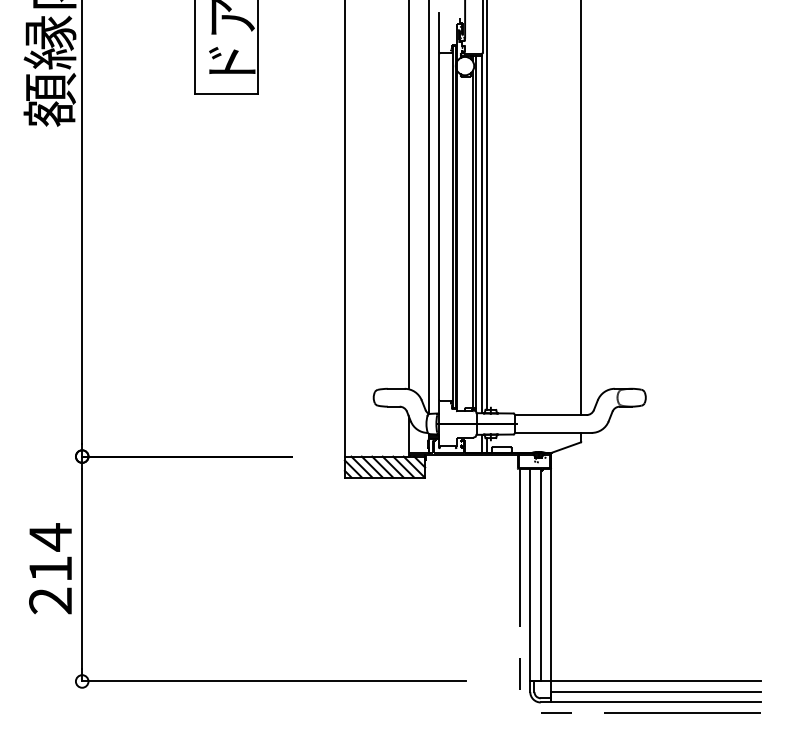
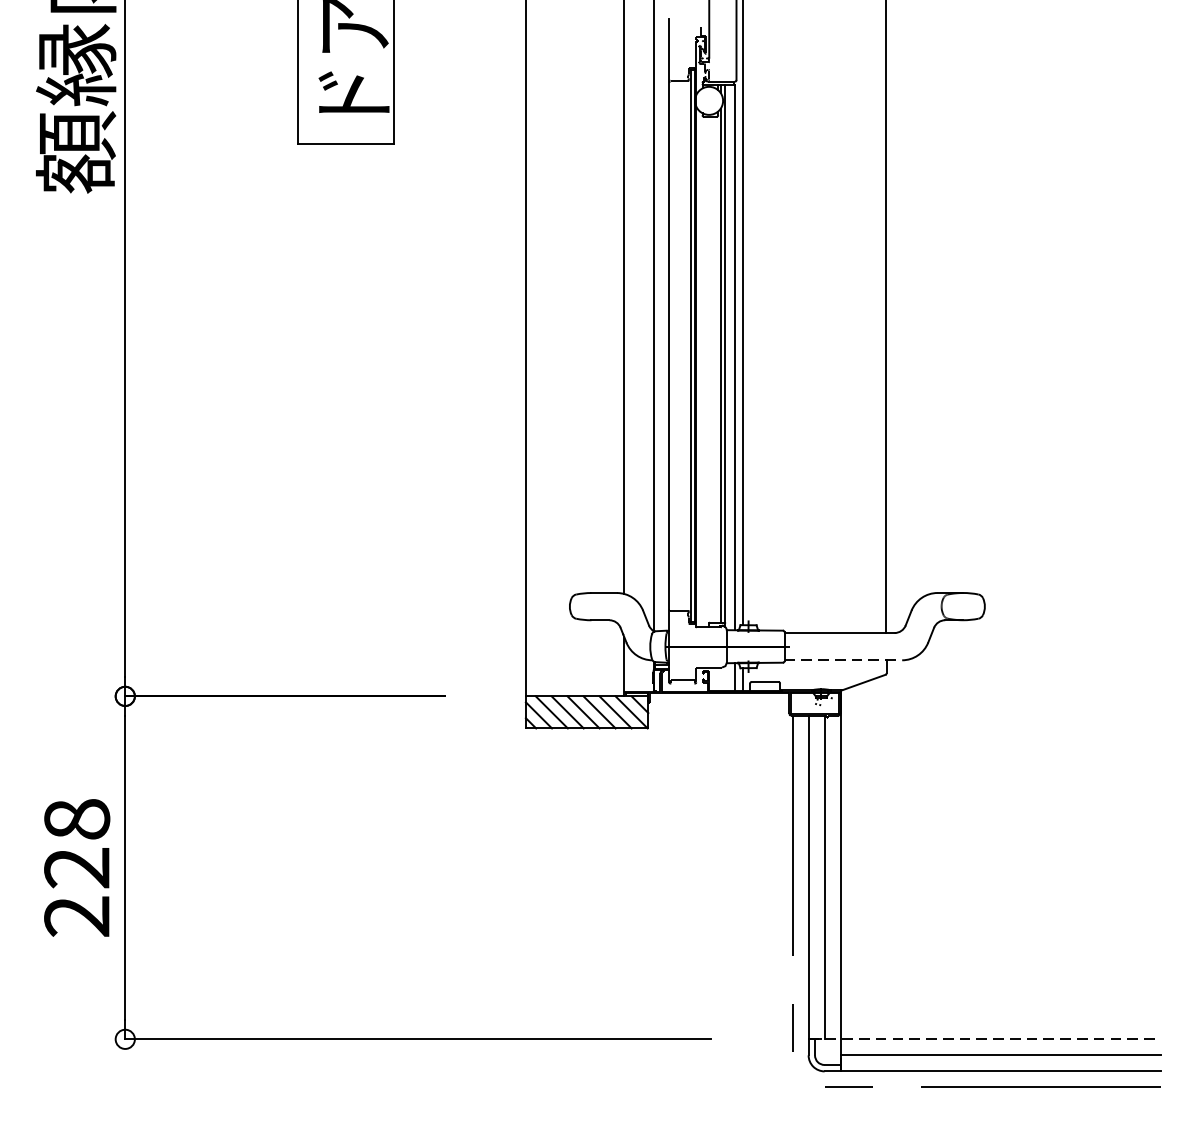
line: (553, 432) -> (844, 659), solid -> dashed
text: (50, 552) -> (76, 842), 214 -> 228
line: (645, 681) -> (984, 1039), solid -> dashed

